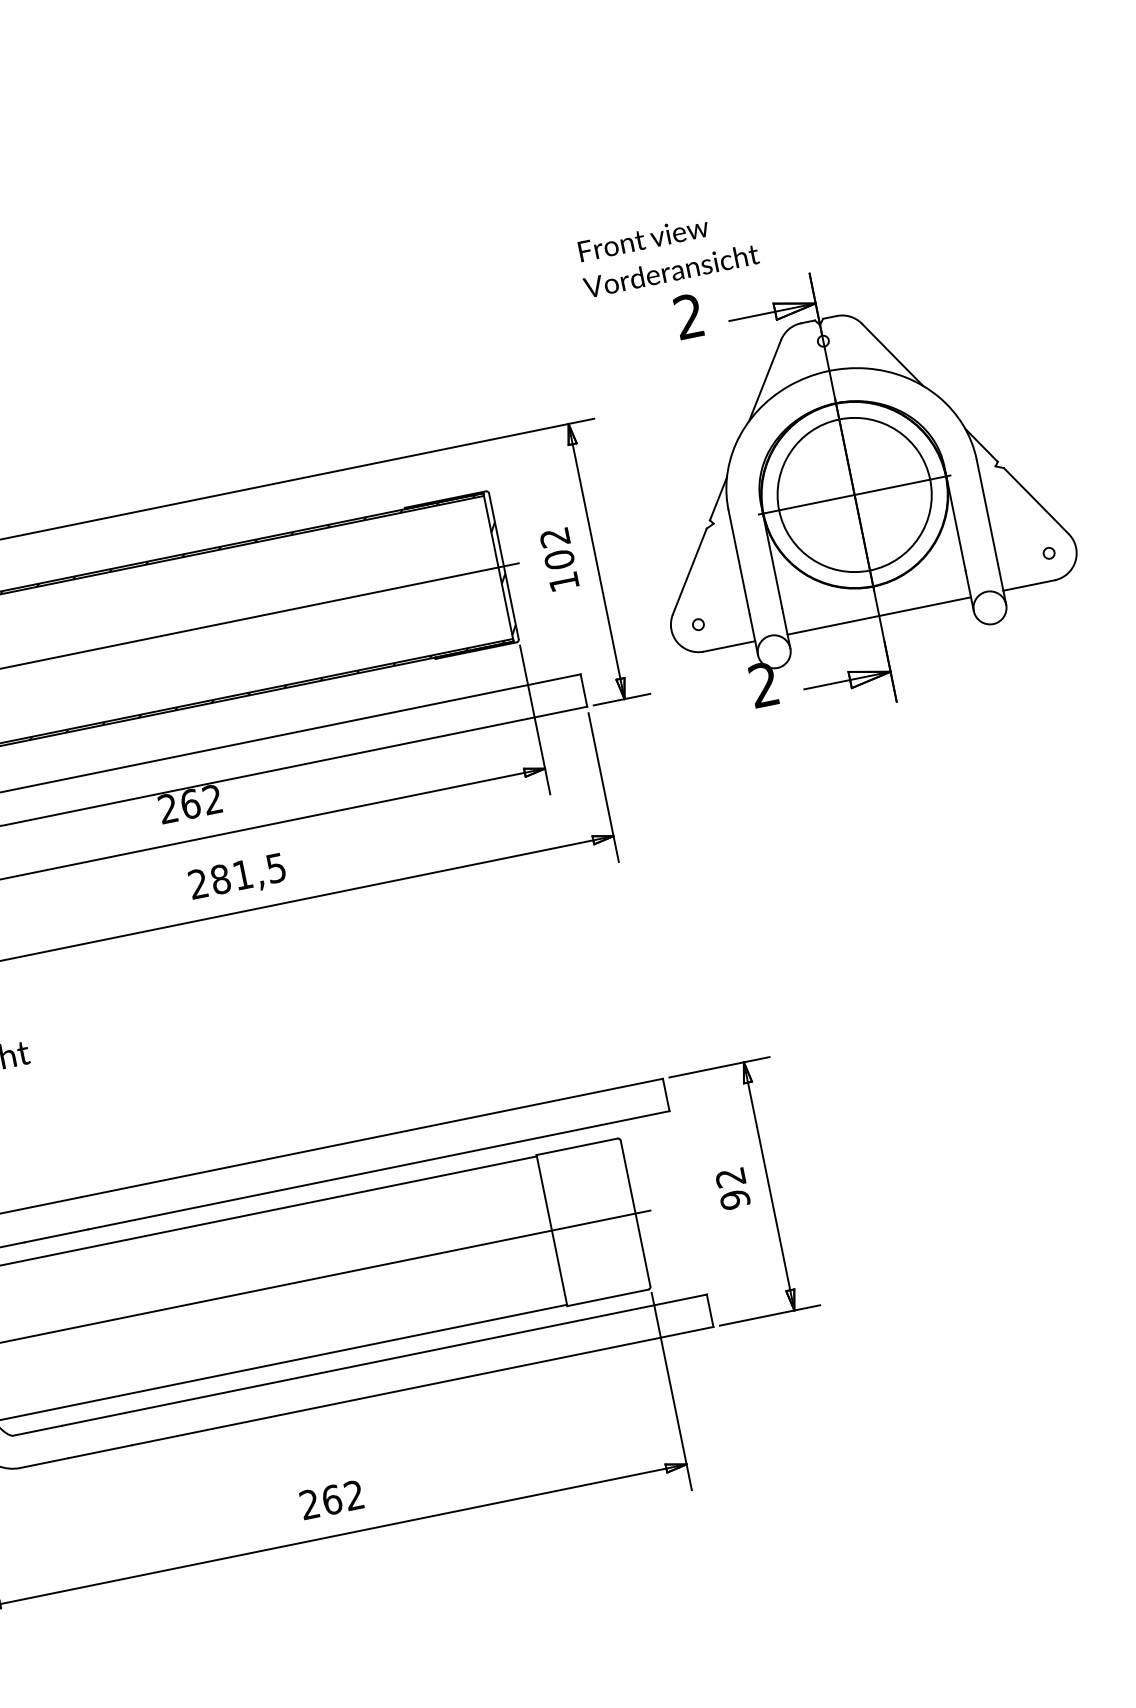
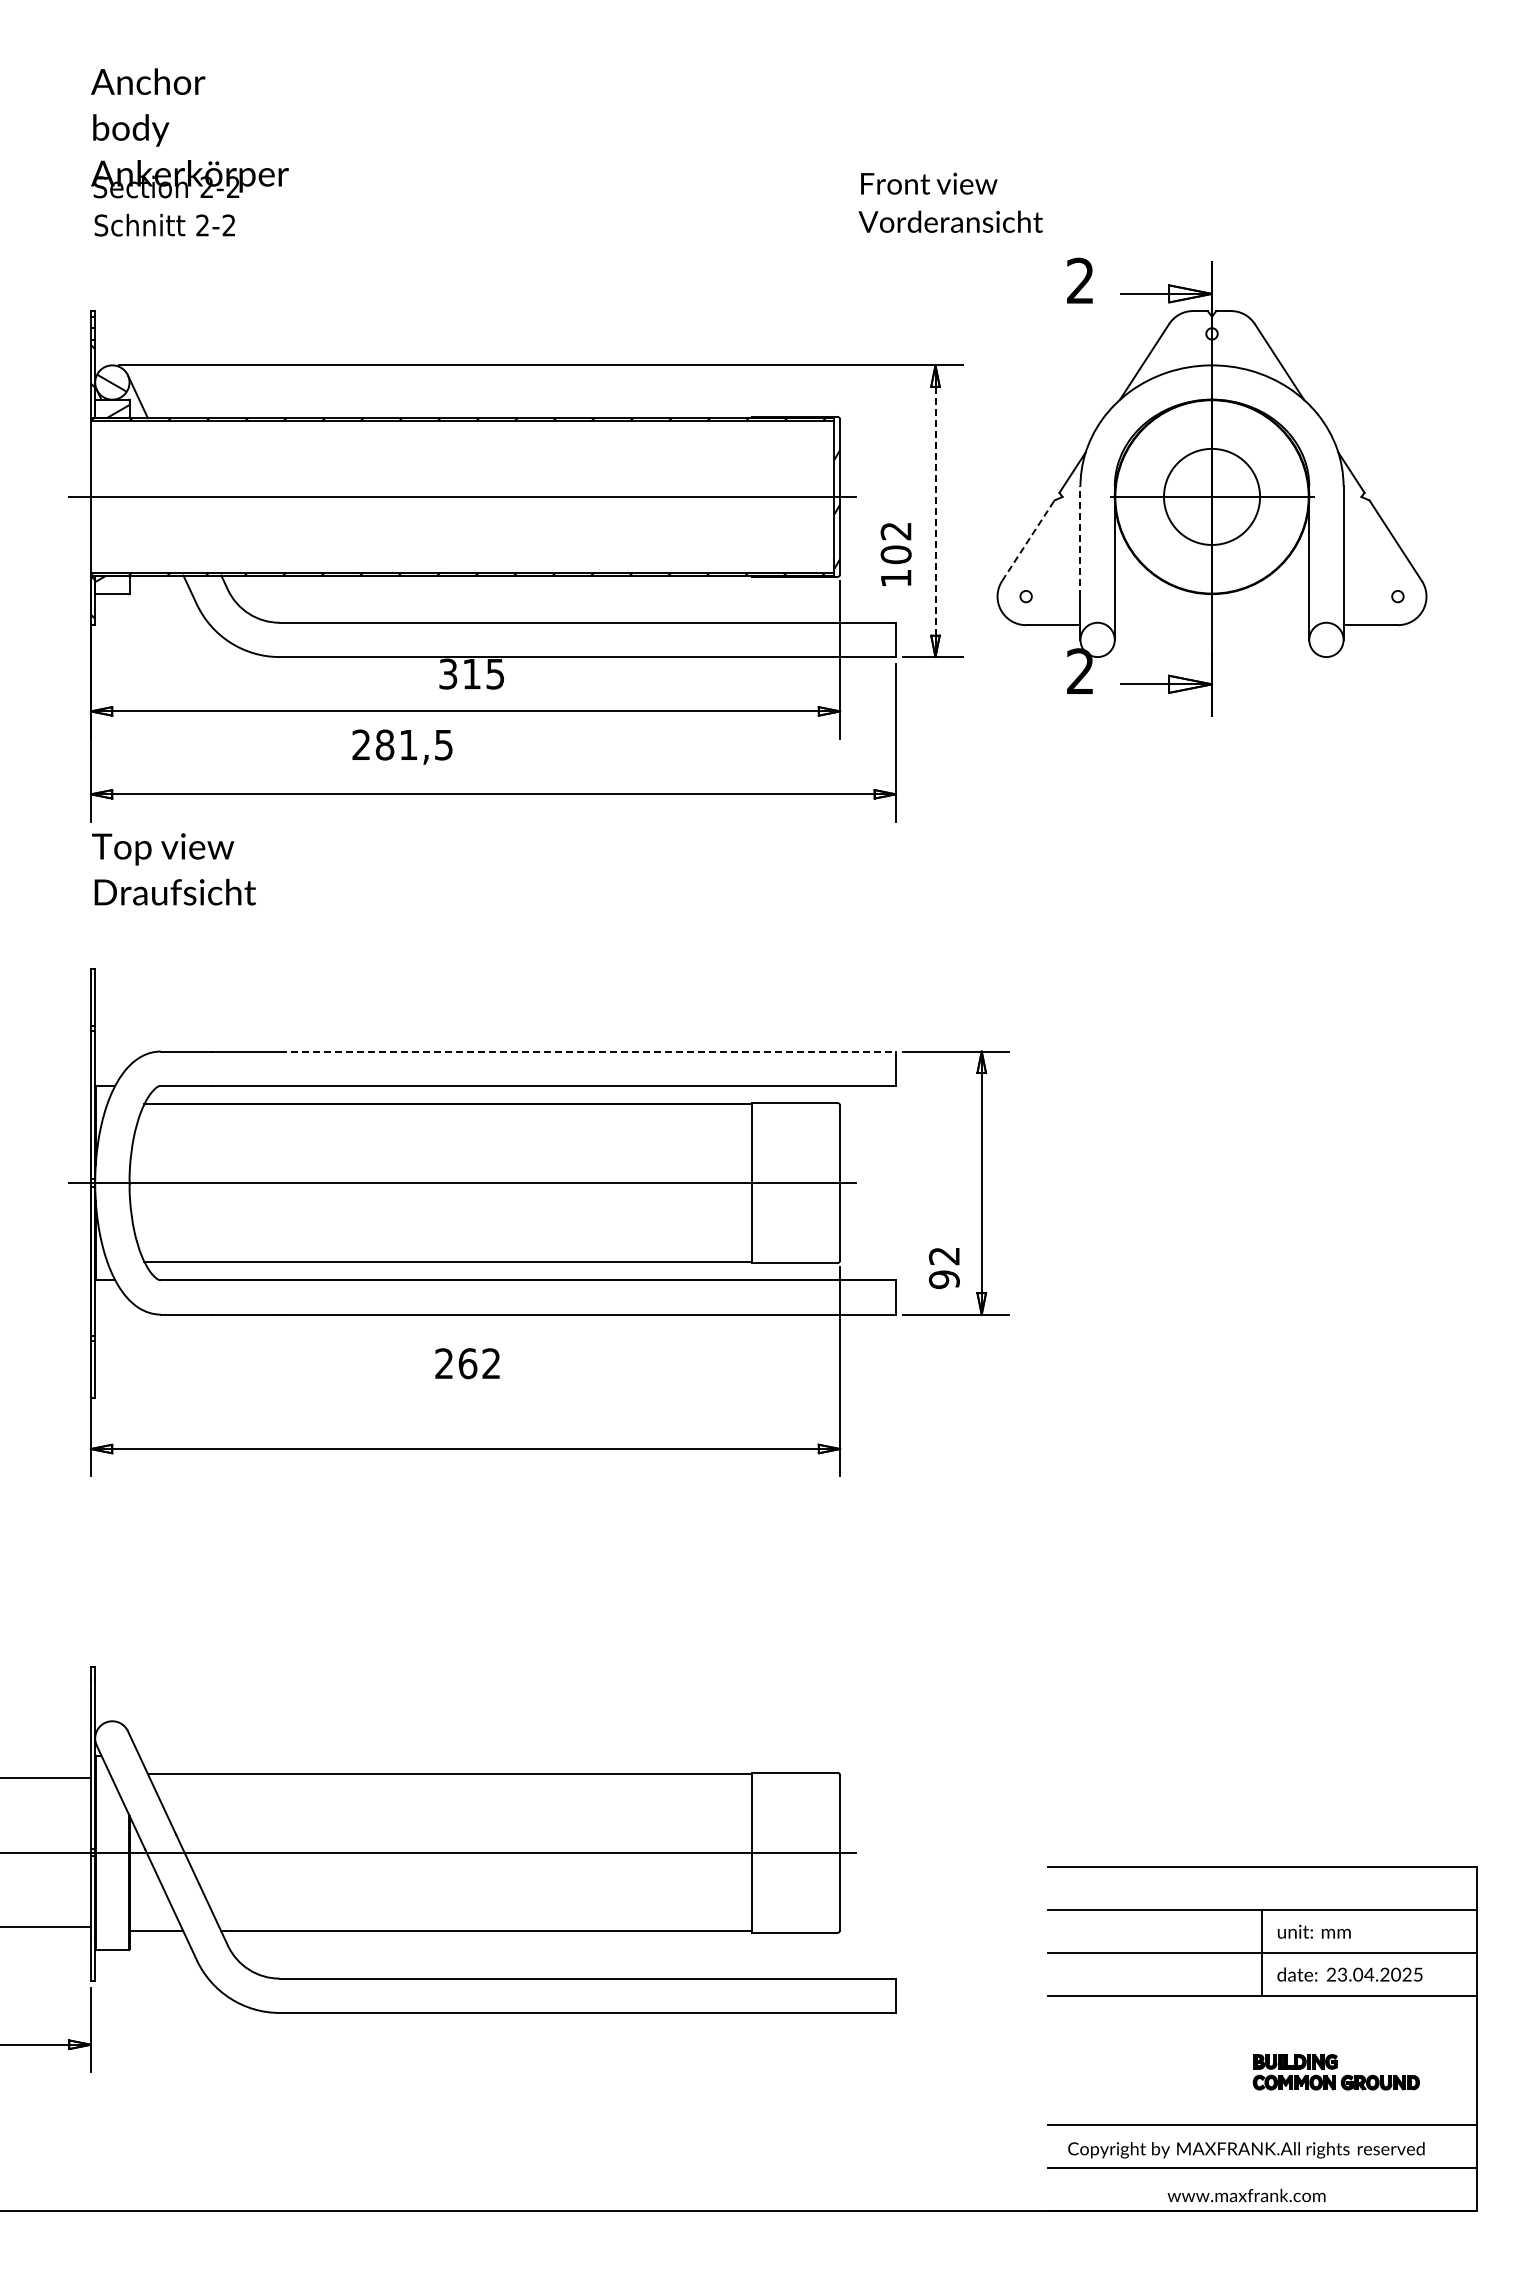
text: (667, 252) -> (950, 202), moved
circle: (854, 494) -> (1211, 496), size x0.6
text: (558, 559) -> (895, 554), moved
line: (596, 560) -> (935, 510), solid -> dashed
line: (739, 562) -> (1080, 541), solid -> dashed
line: (689, 571) -> (1028, 540), solid -> dashed
line: (878, 616) -> (1211, 625), removed
text: (190, 803) -> (471, 673), 262 -> 315
text: (237, 877) -> (402, 746), moved
line: (372, 1137) -> (588, 1051), solid -> dashed
text: (733, 1189) -> (944, 1268), moved
text: (331, 1499) -> (467, 1363), moved

